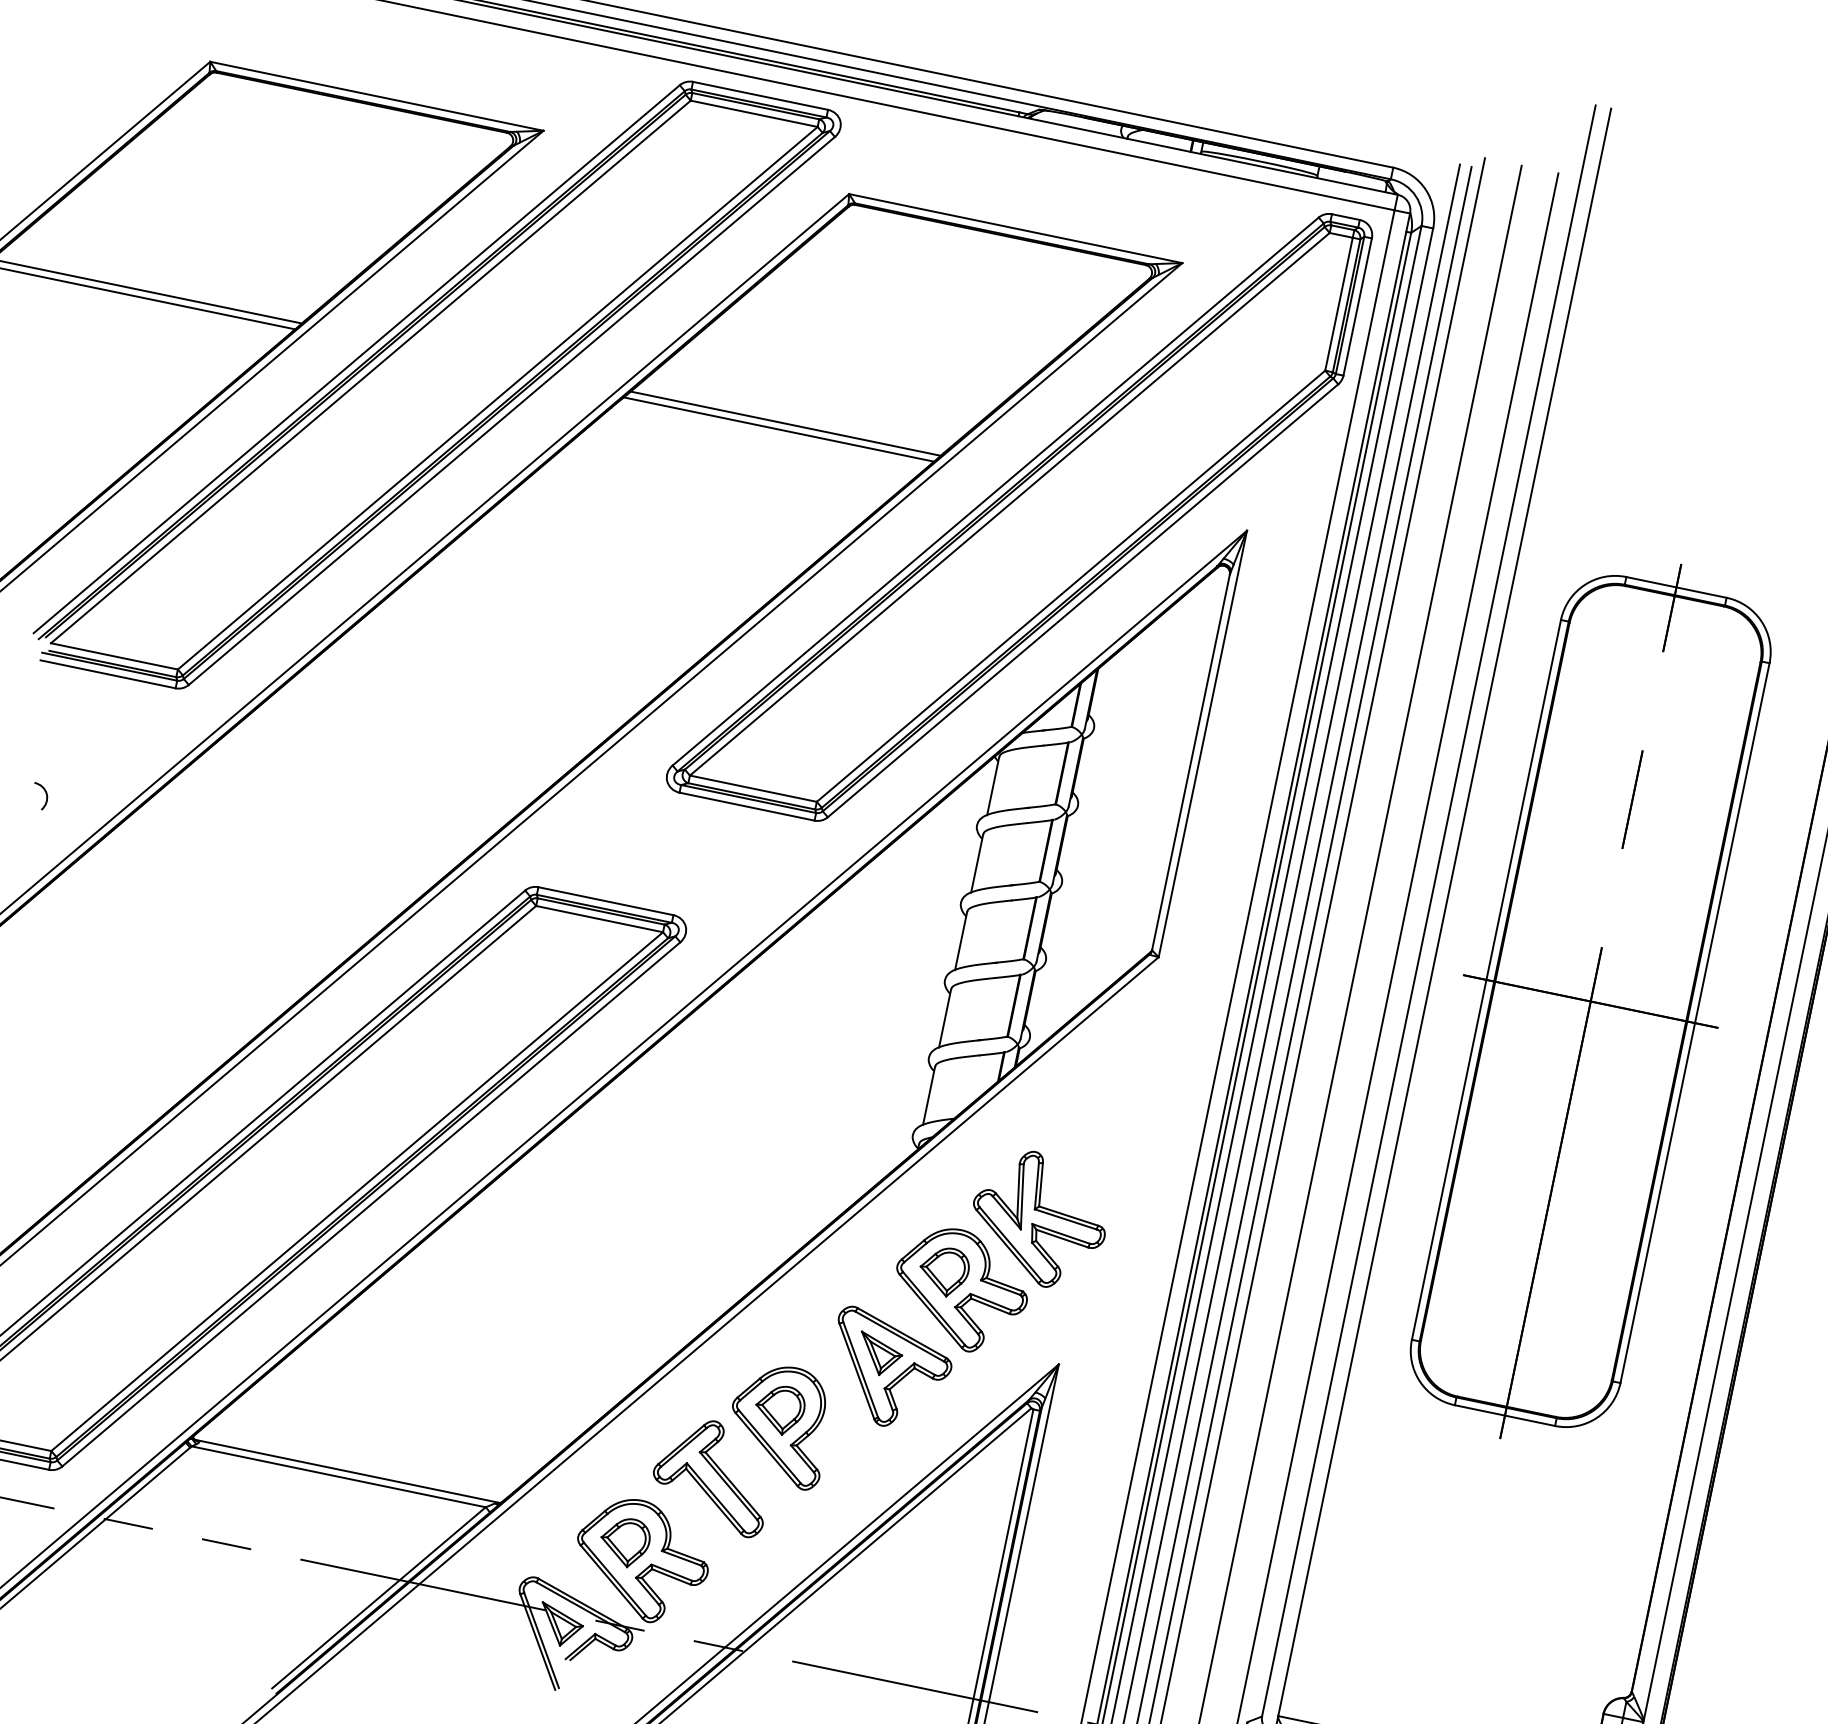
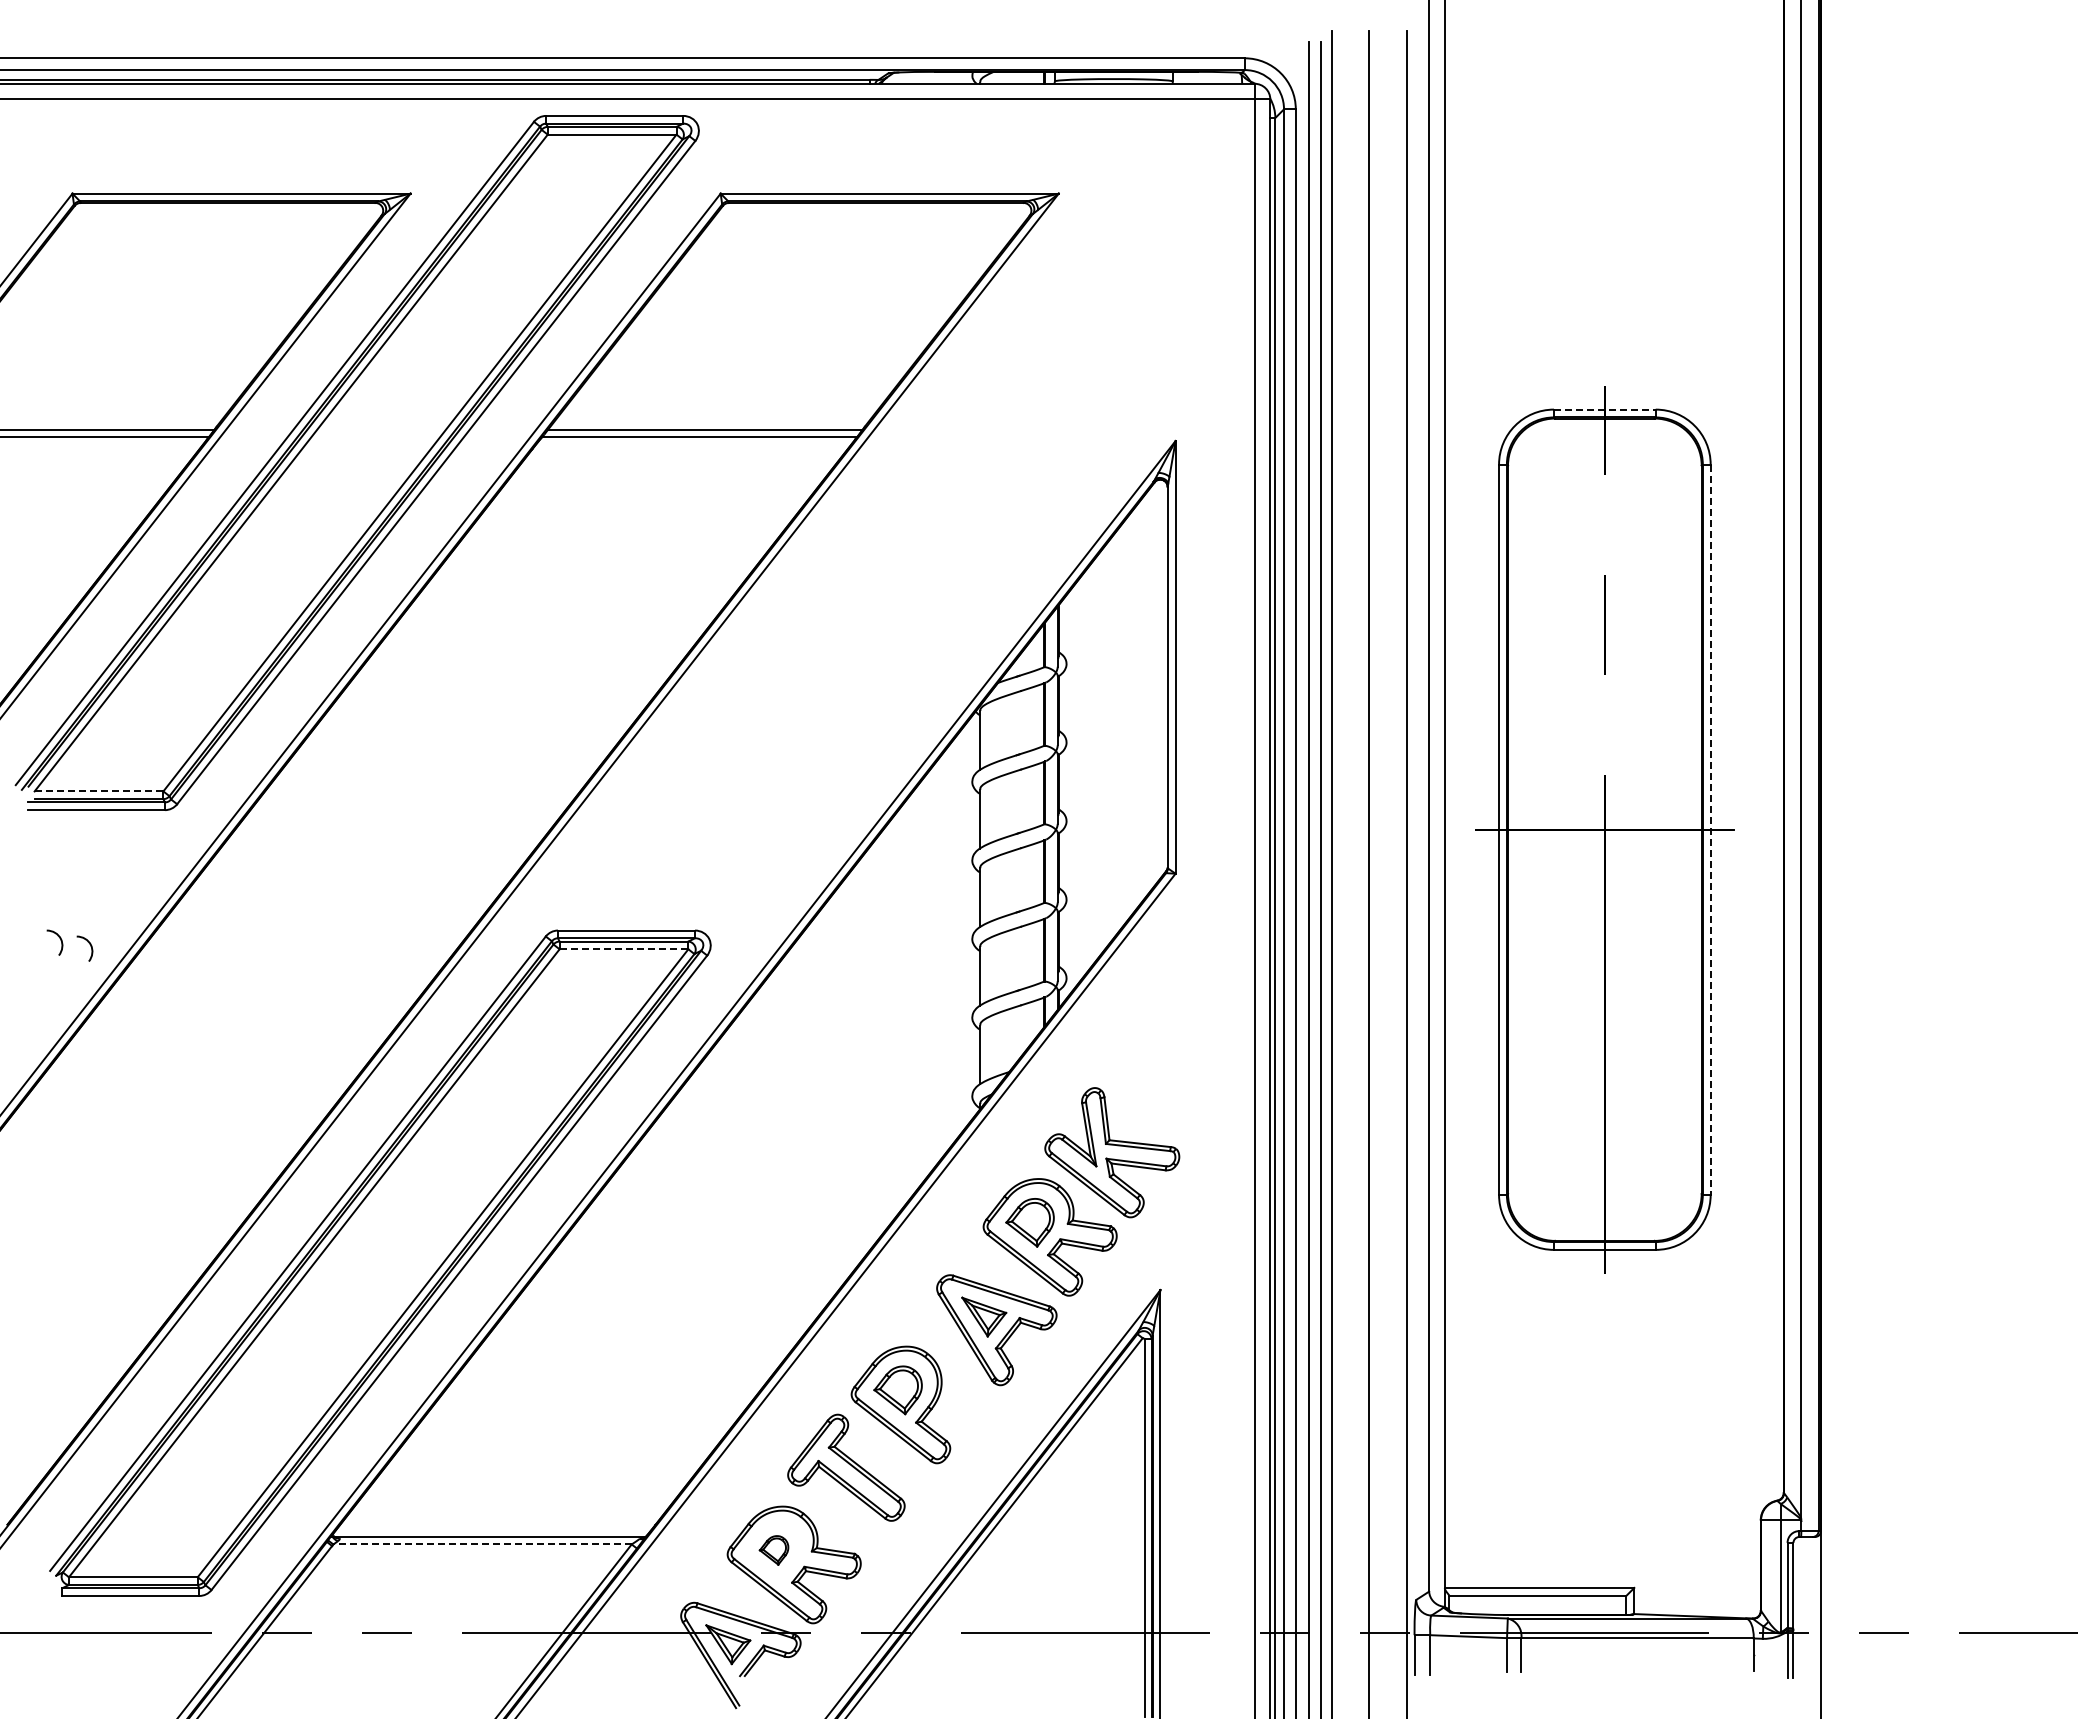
part: (1019, 505) -> (949, 462), removed
line: (1676, 587) -> (1604, 409), solid -> dashed
line: (114, 656) -> (99, 791), solid -> dashed
curve: (74, 807) -> (90, 946), added
line: (599, 919) -> (623, 949), solid -> dashed
line: (1694, 1023) -> (1710, 830), solid -> dashed
line: (338, 1476) -> (482, 1544), solid -> dashed
part: (624, 1542) -> (773, 1550), size x0.6

